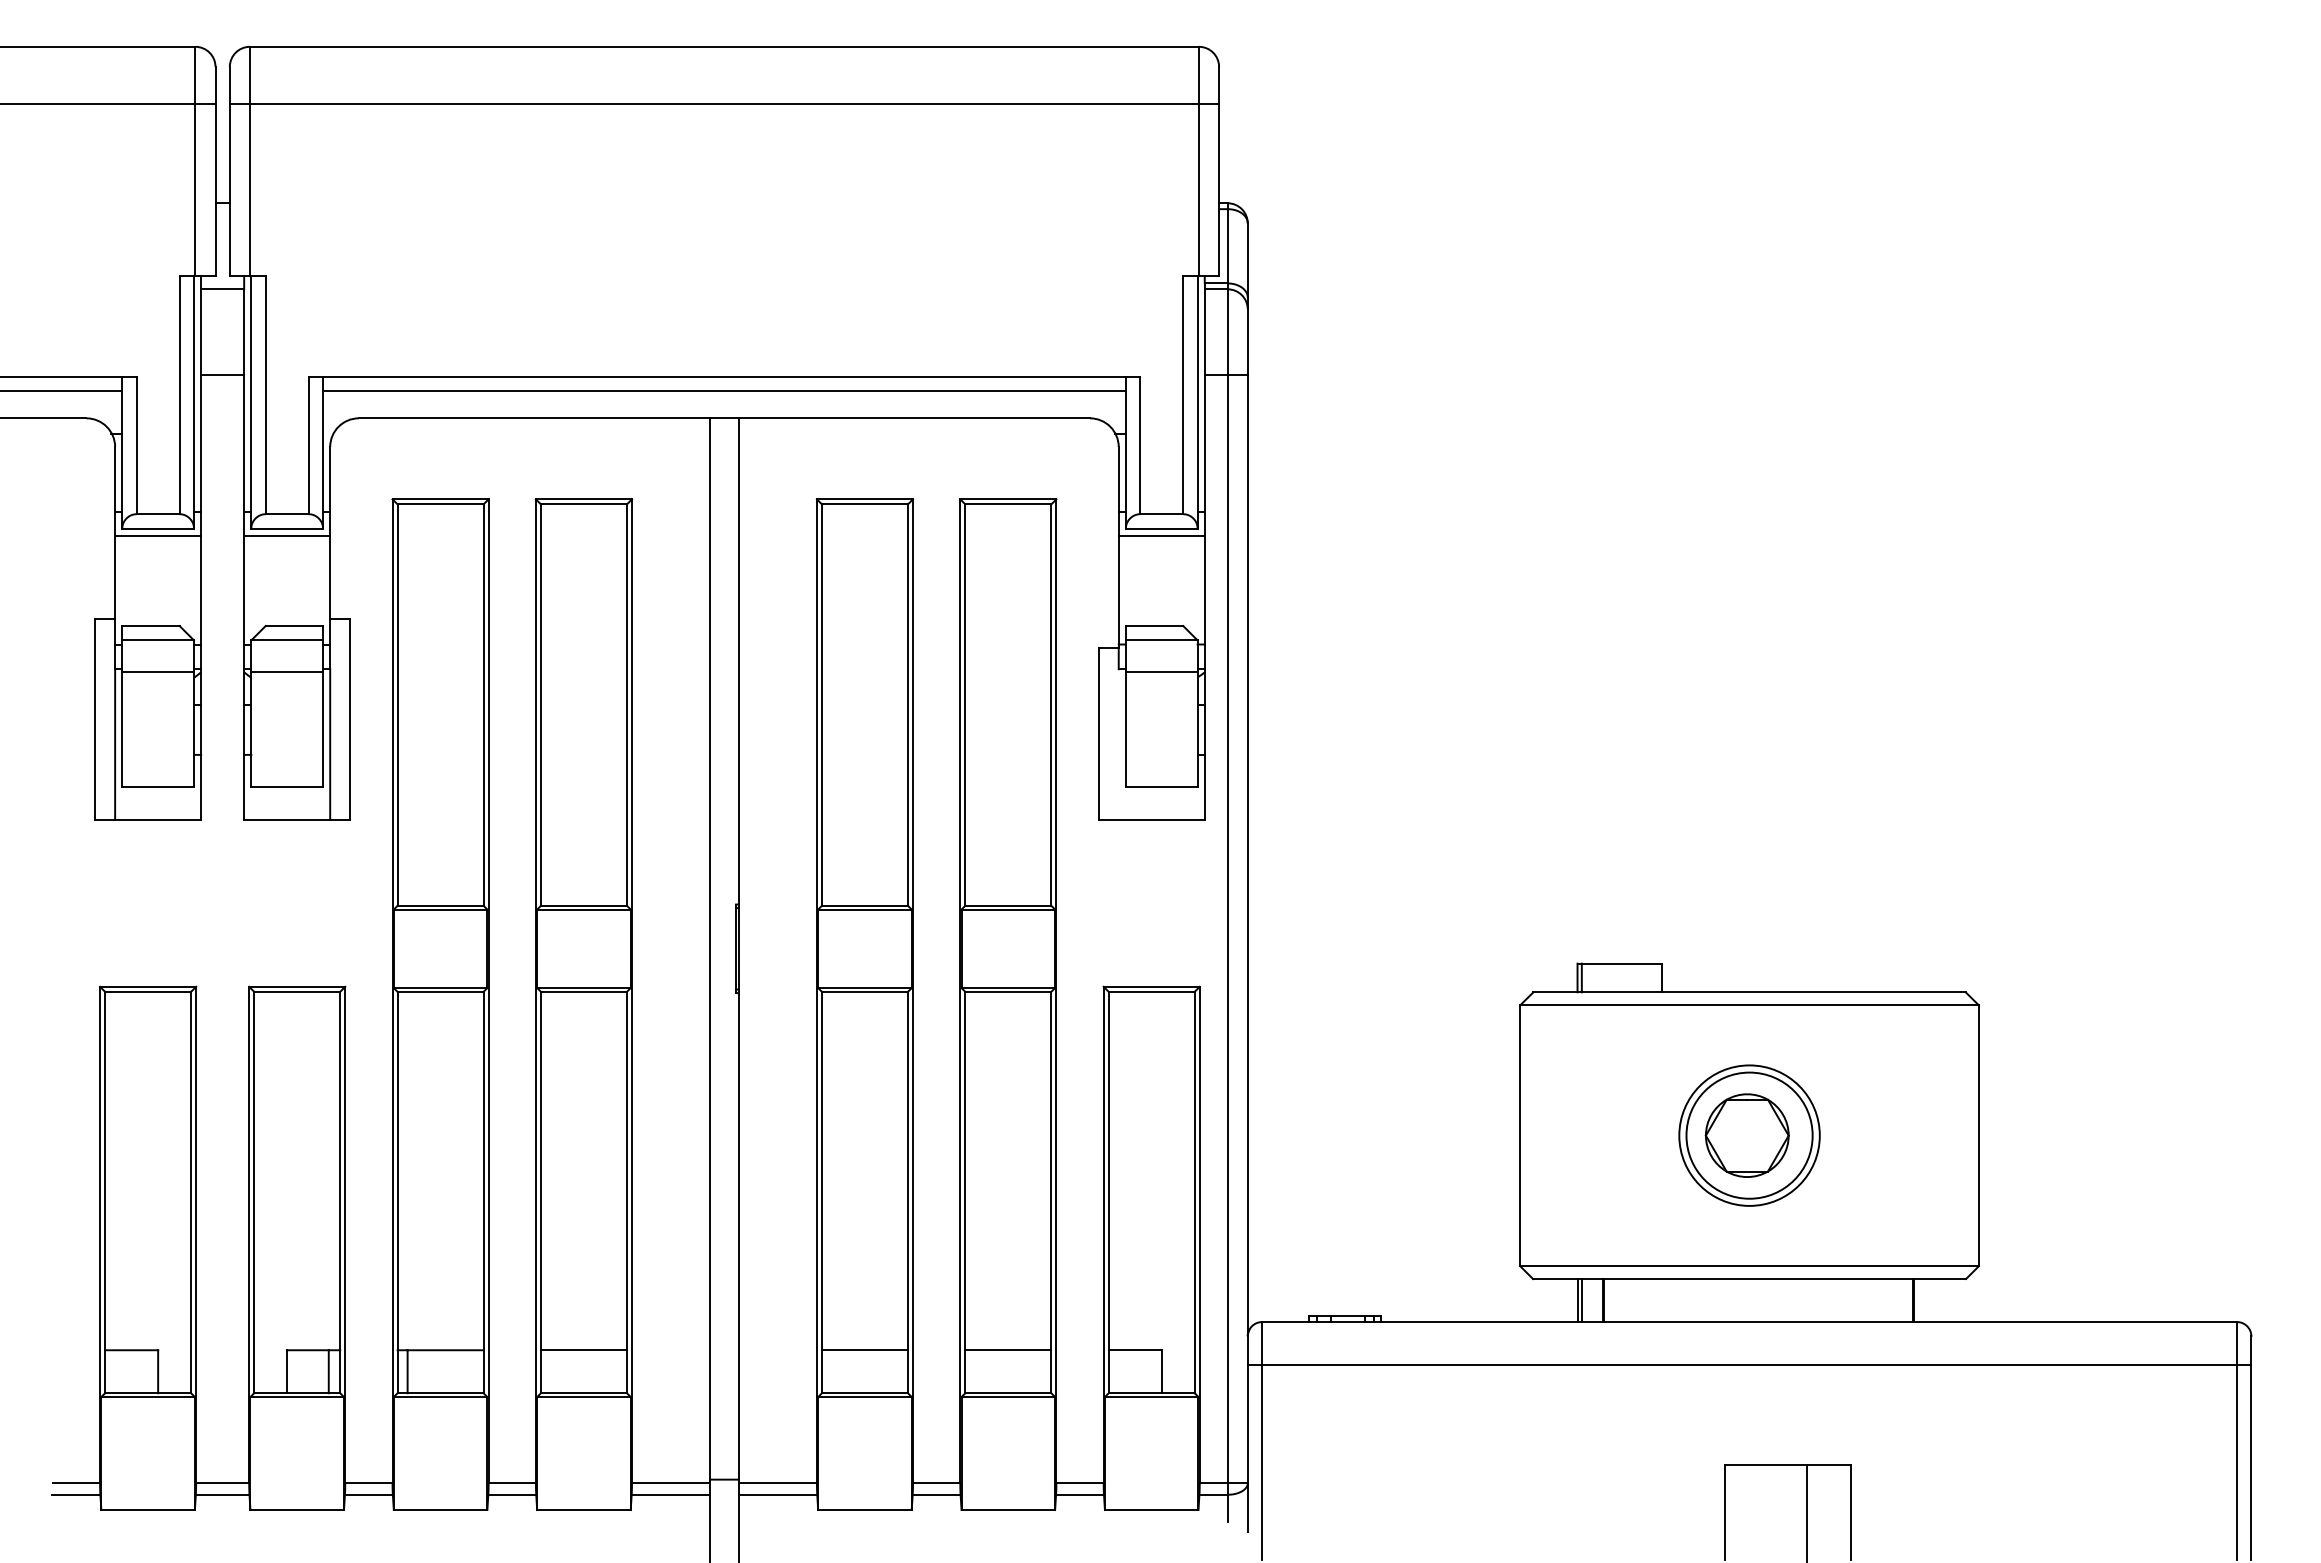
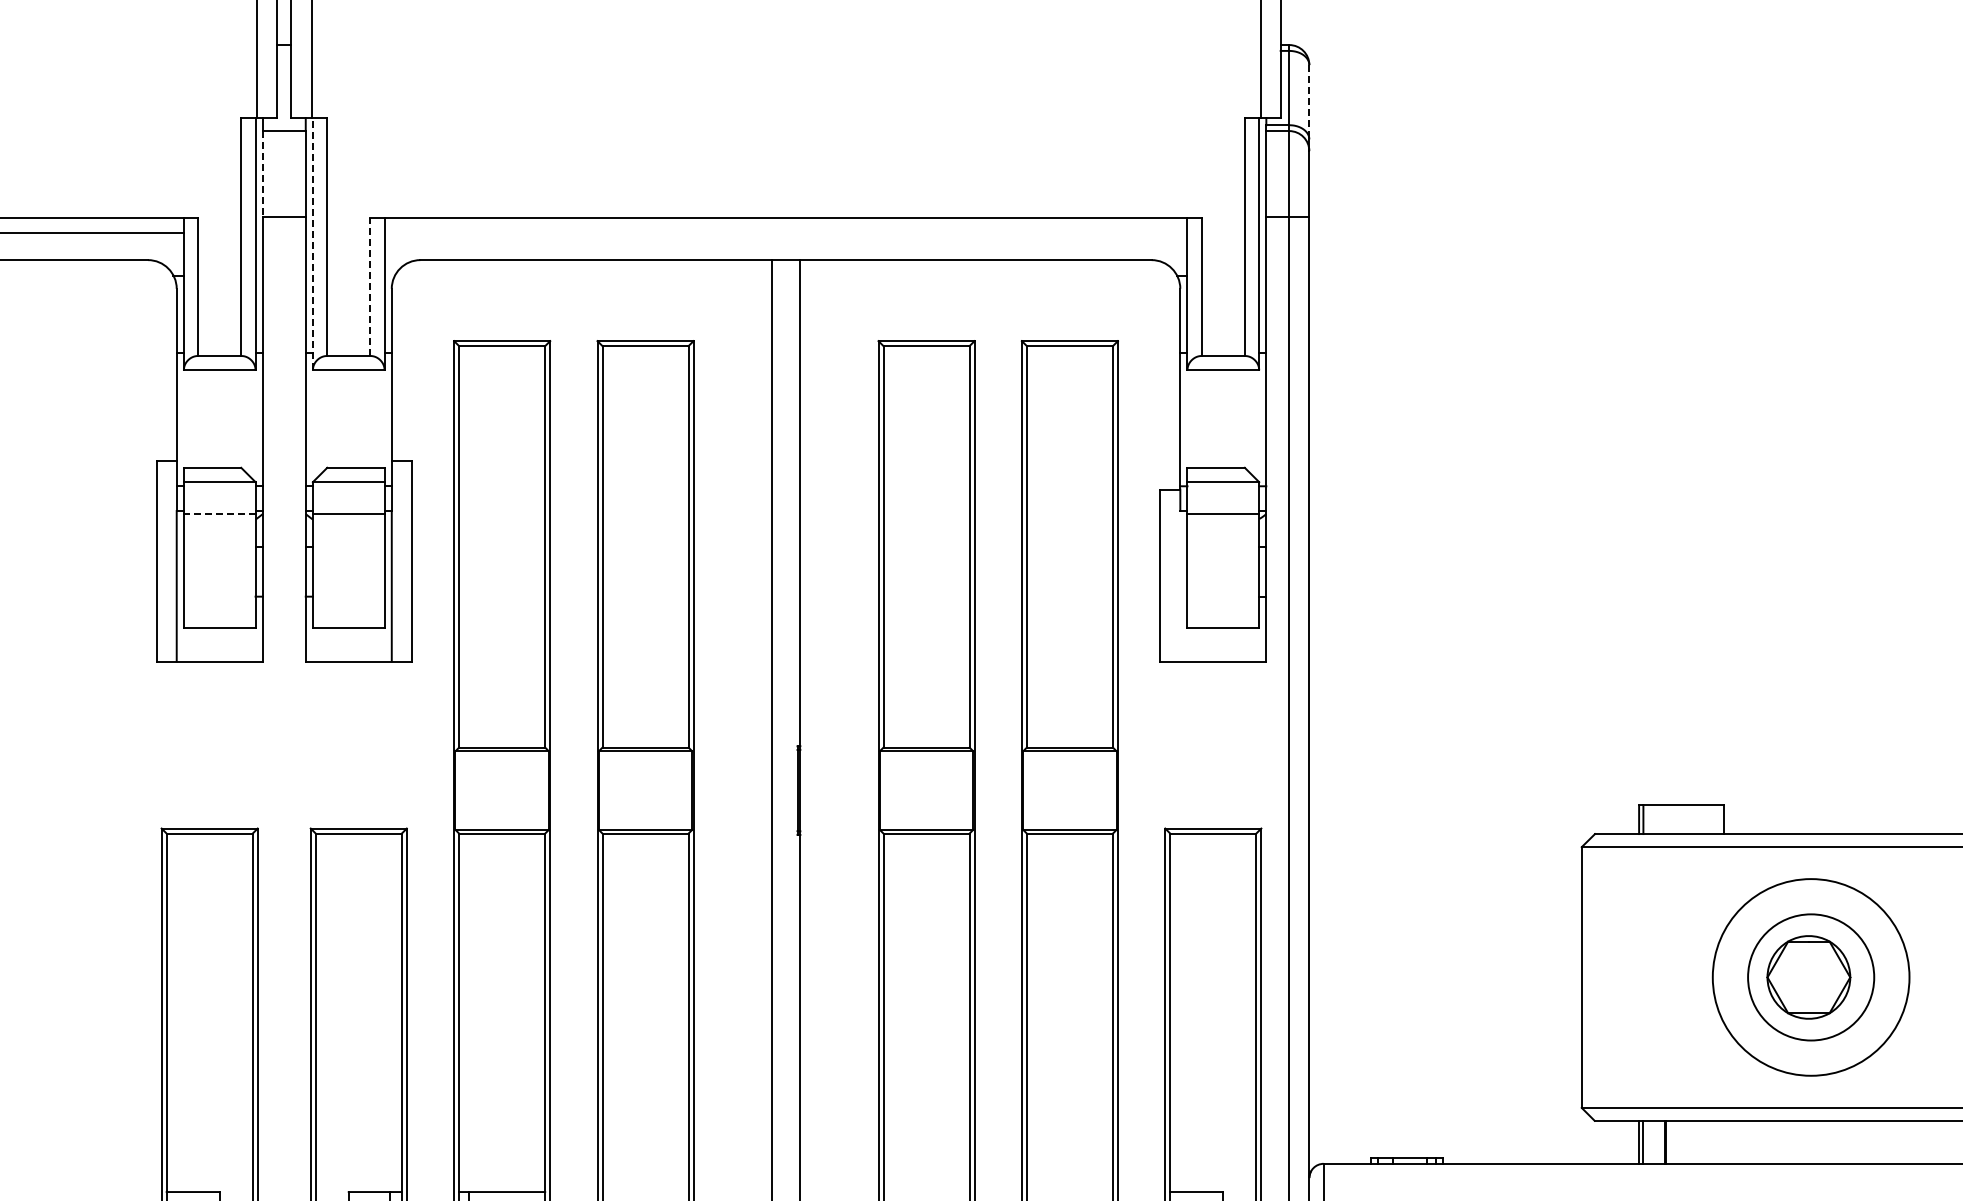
line: (1247, 260) -> (1309, 102), solid -> dashed
line: (201, 332) -> (263, 174), solid -> dashed
line: (724, 390) -> (786, 232), removed
line: (251, 401) -> (313, 243), solid -> dashed
line: (308, 445) -> (370, 287), solid -> dashed
line: (158, 536) -> (220, 378), removed
line: (287, 536) -> (349, 378), removed
line: (1161, 536) -> (1223, 378), removed
line: (158, 671) -> (220, 513), solid -> dashed
circle: (1749, 1135) -> (1811, 977), size x1.4
line: (583, 1350) -> (645, 1192), removed
line: (864, 1350) -> (926, 1192), removed
line: (1008, 1350) -> (1070, 1192), removed

